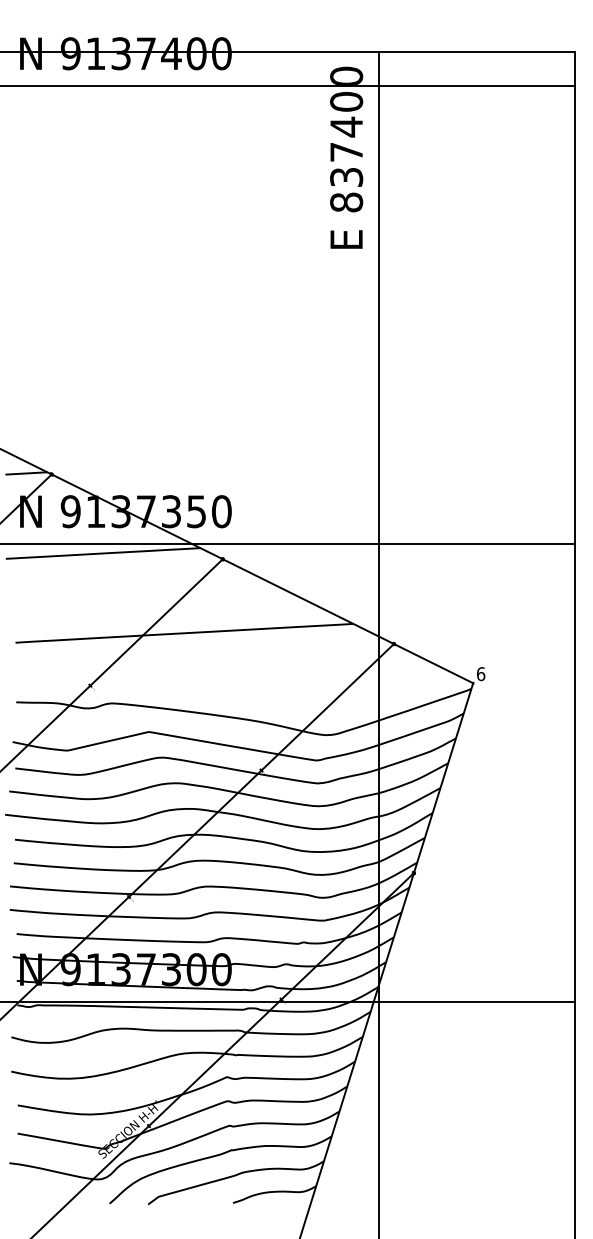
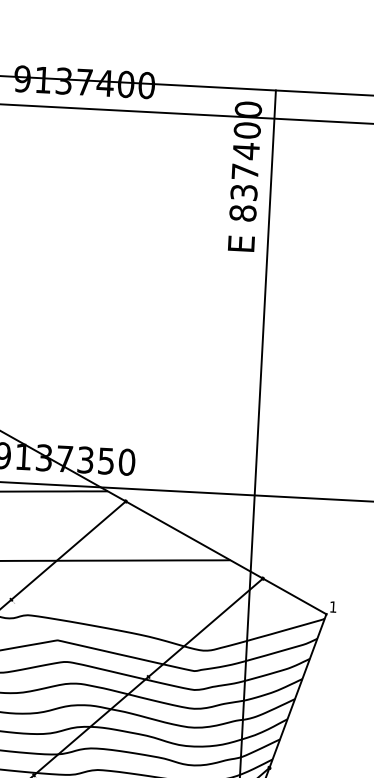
text: (480, 674) -> (332, 607), 6 -> 1

